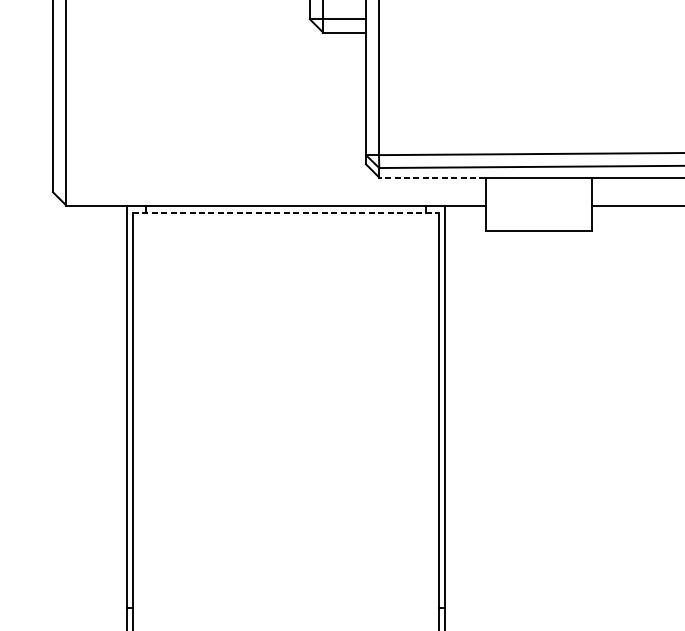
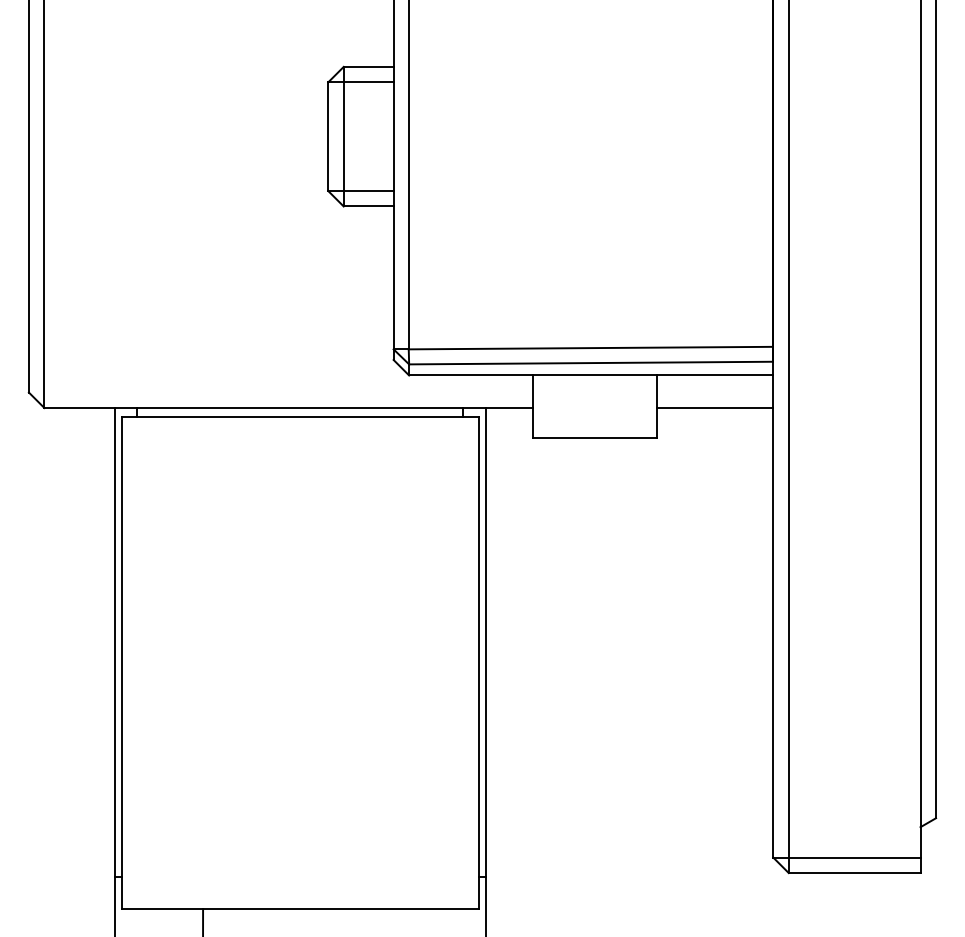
line: (432, 177) -> (471, 375), dashed -> solid
line: (286, 213) -> (300, 417), dashed -> solid

